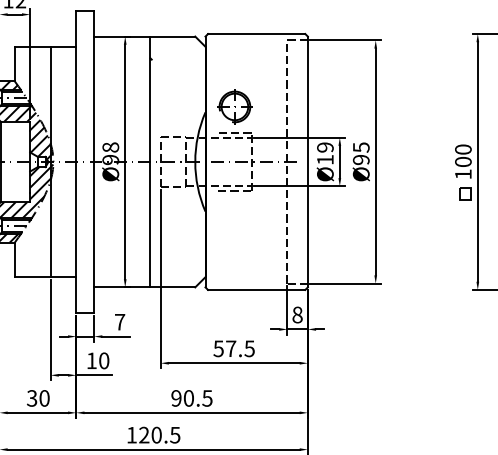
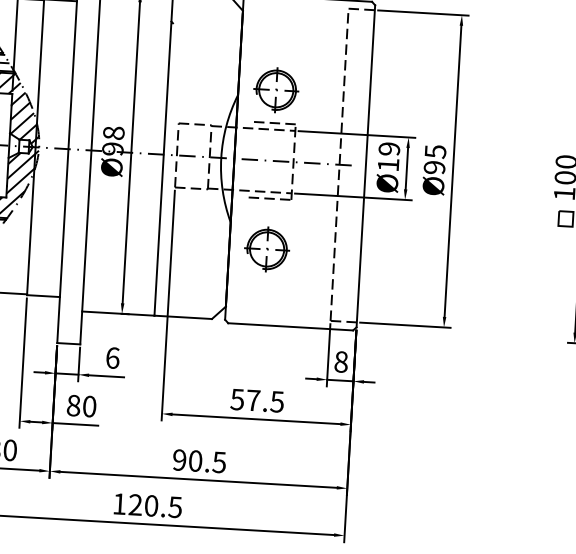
part: (234, 230) -> (266, 248), added
text: (120, 321) -> (113, 357), 7 -> 6
text: (91, 360) -> (73, 405), 10 -> 80

